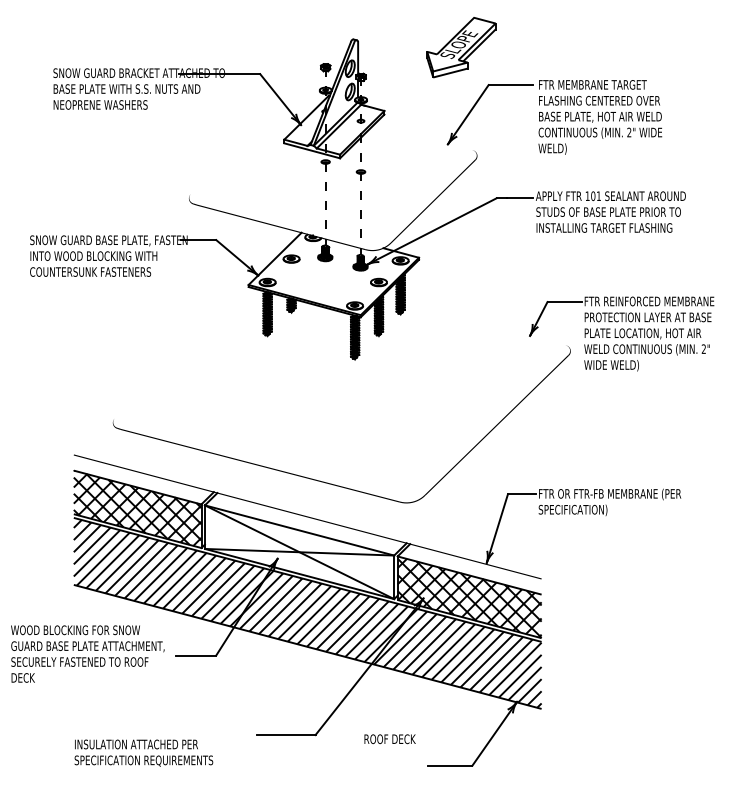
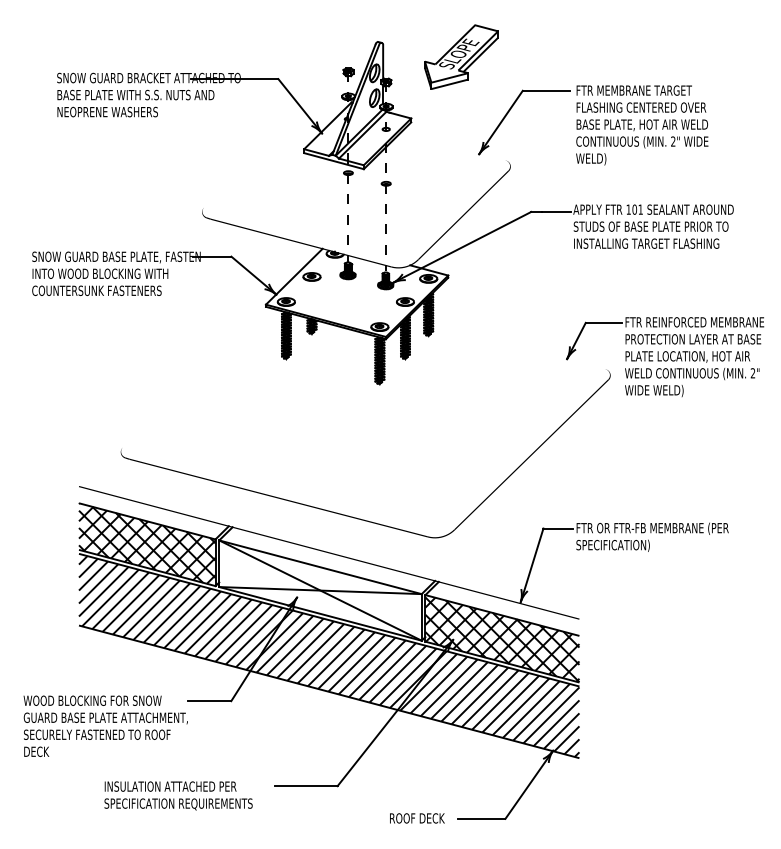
part: (461, 47) -> (461, 57), moved
text: (87, 653) -> (105, 725), moved
text: (389, 739) -> (416, 818), moved
text: (143, 752) -> (178, 795), moved

